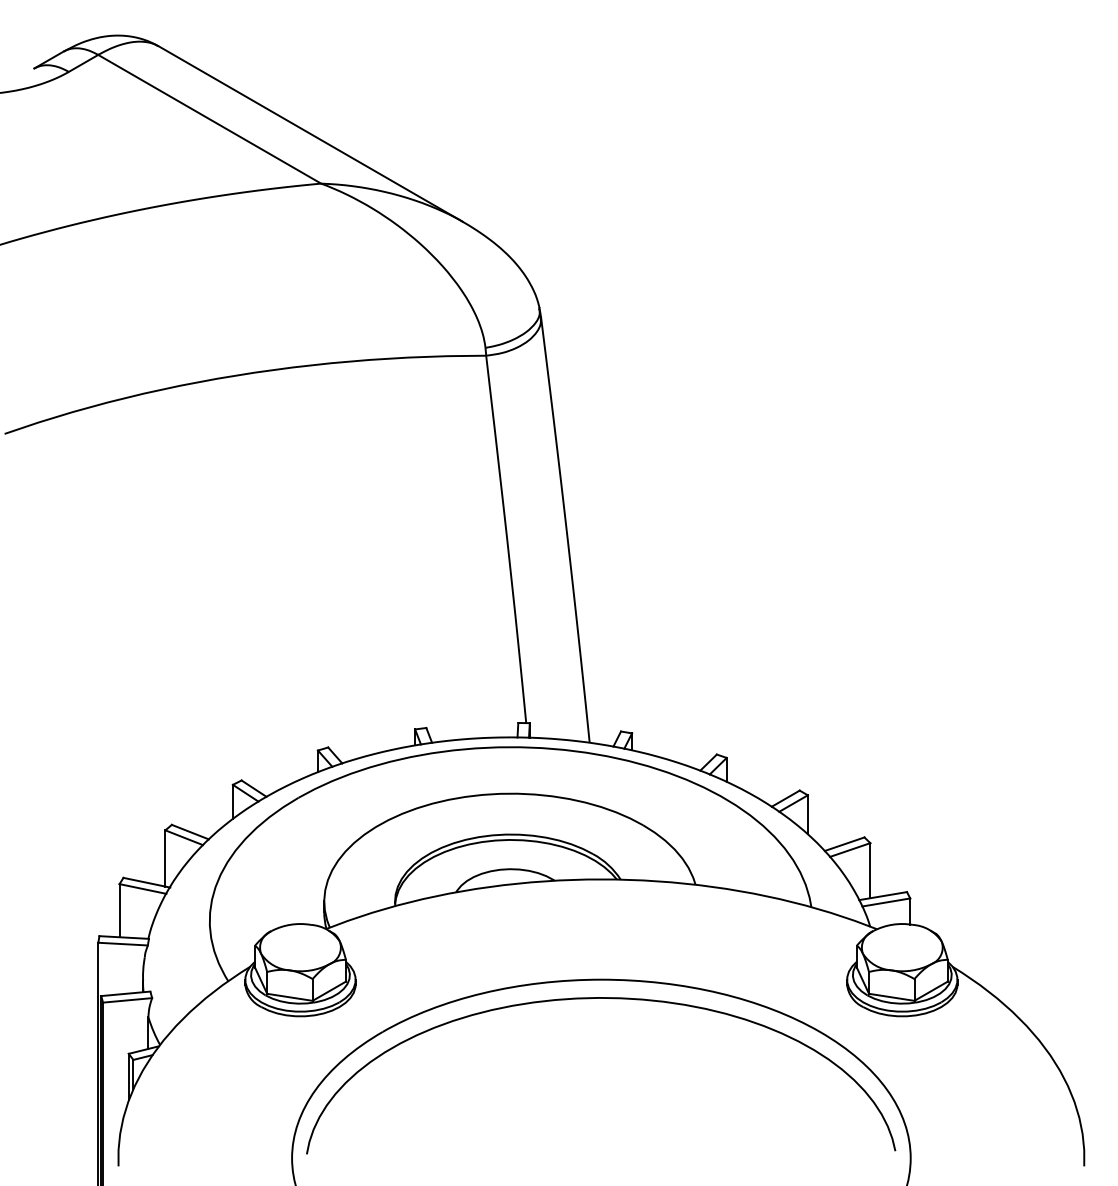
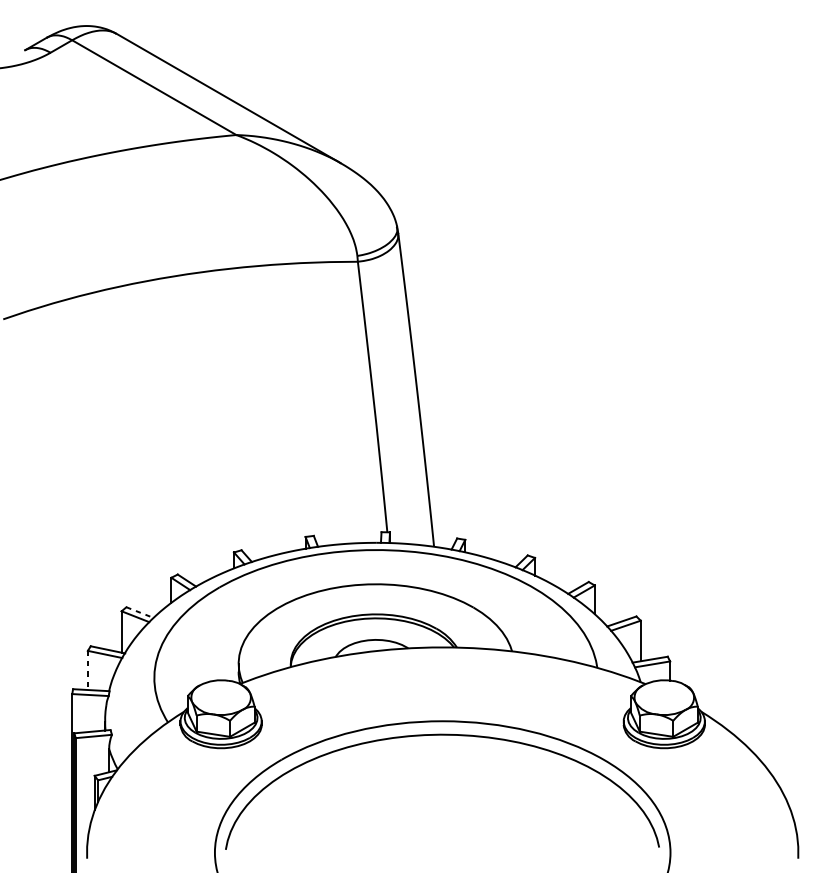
line: (190, 832) -> (140, 612), solid -> dashed
line: (119, 910) -> (87, 670), solid -> dashed

